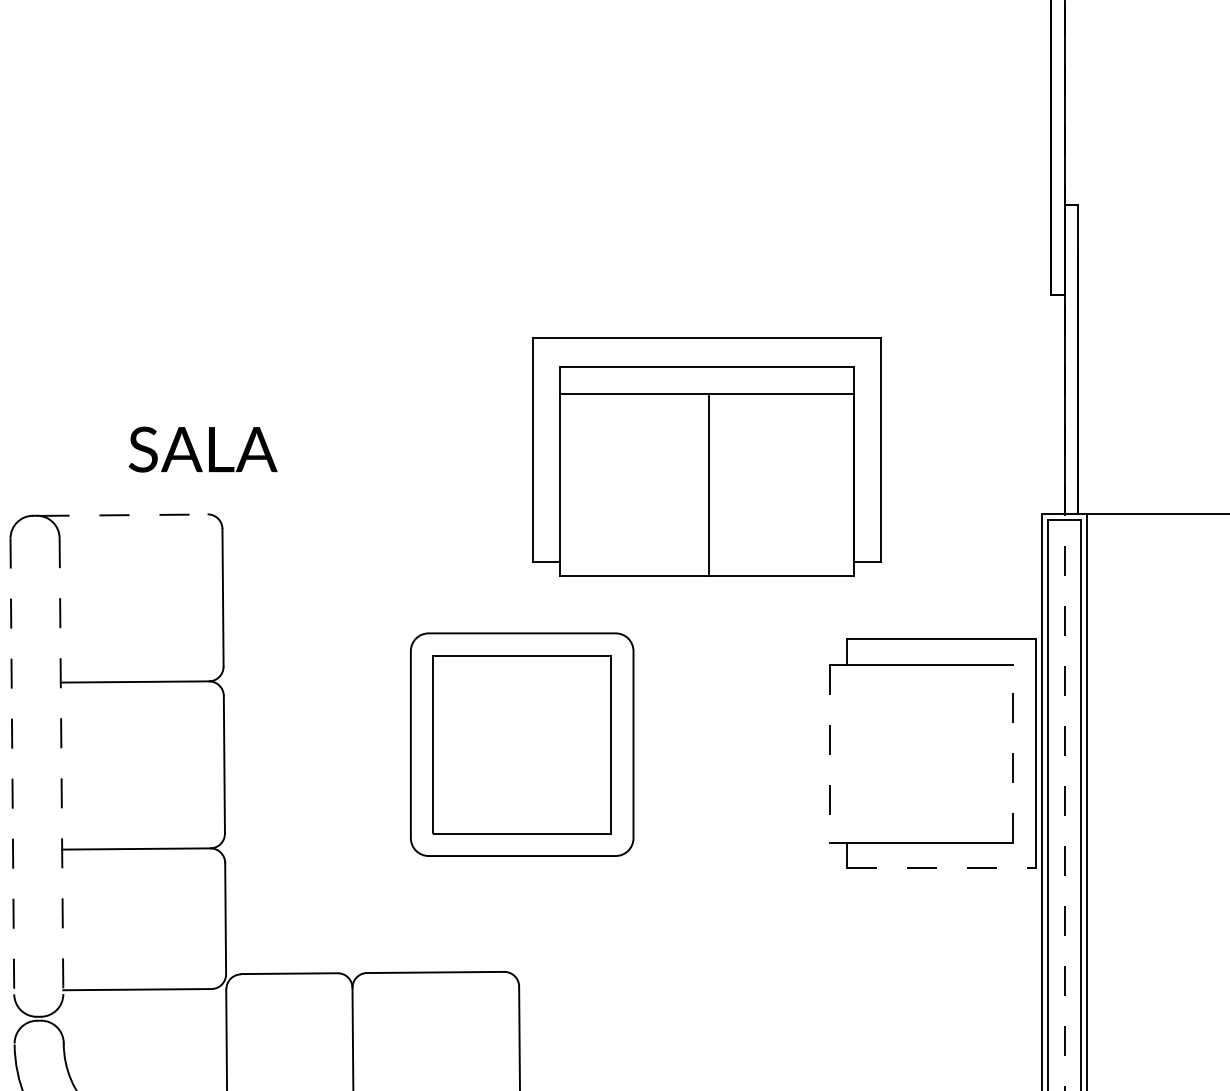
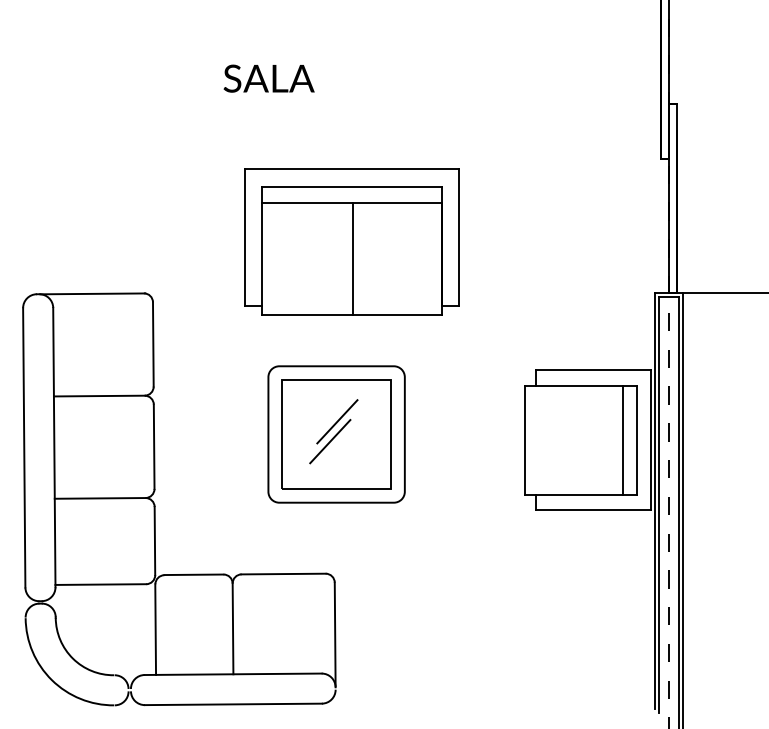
text: (202, 449) -> (268, 78), moved
part: (706, 455) -> (351, 241), moved
line: (125, 514) -> (93, 293), dashed -> solid
line: (523, 723) -> (337, 421), added
line: (990, 752) -> (623, 439), added
line: (1013, 752) -> (637, 439), dashed -> solid
line: (830, 754) -> (525, 440), dashed -> solid
line: (512, 756) -> (330, 441), added
line: (12, 765) -> (24, 447), dashed -> solid
line: (61, 765) -> (54, 447), dashed -> solid
line: (941, 868) -> (593, 510), dashed -> solid

